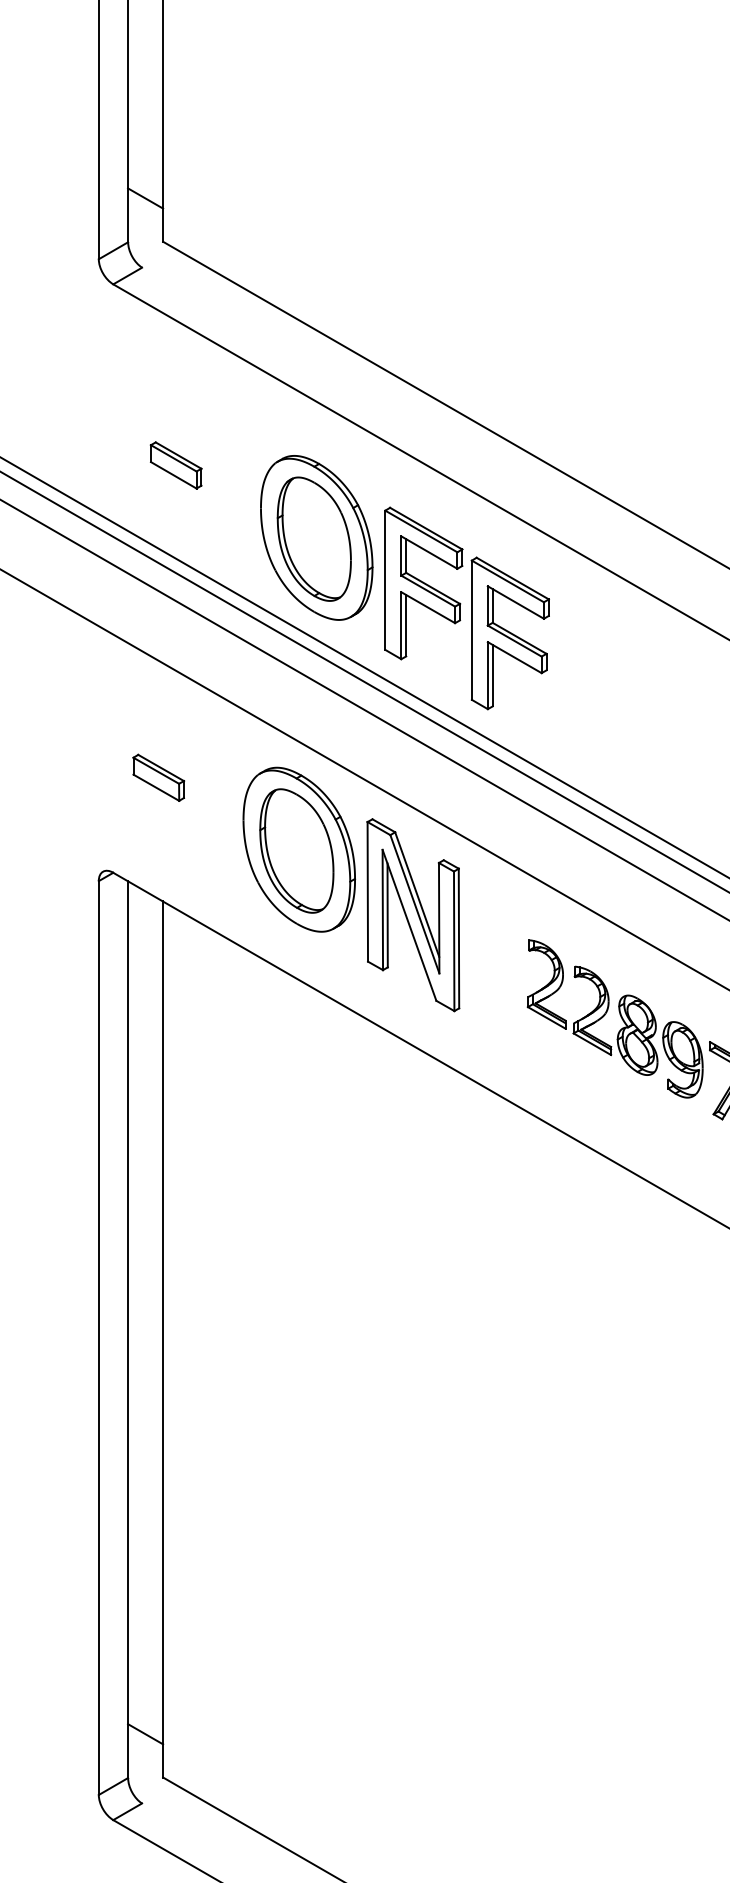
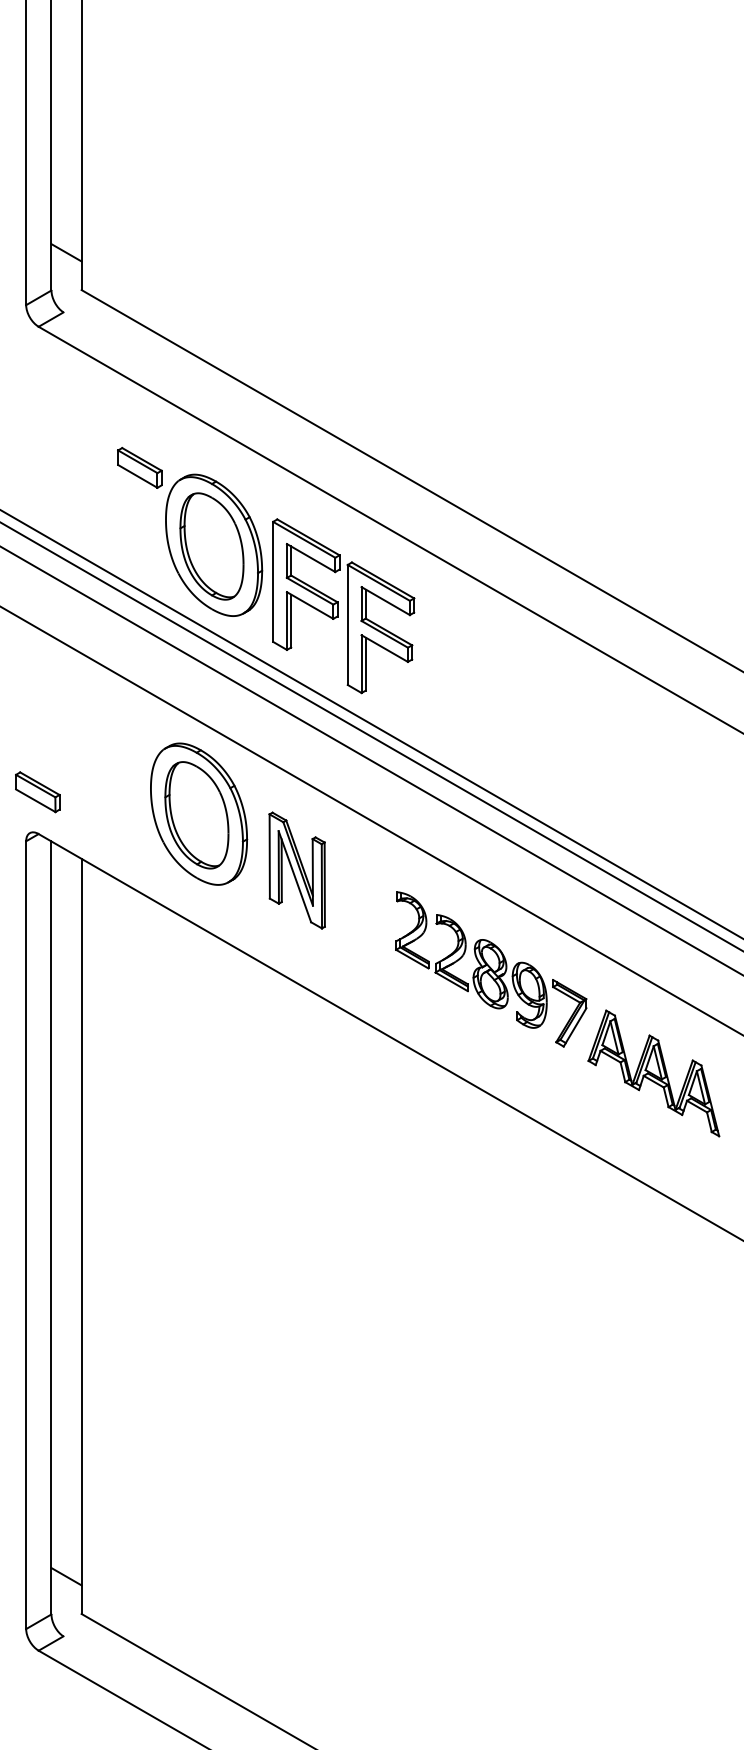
part: (175, 464) -> (139, 467), moved
part: (158, 778) -> (37, 792), moved
part: (412, 915) -> (296, 870), size x0.7

